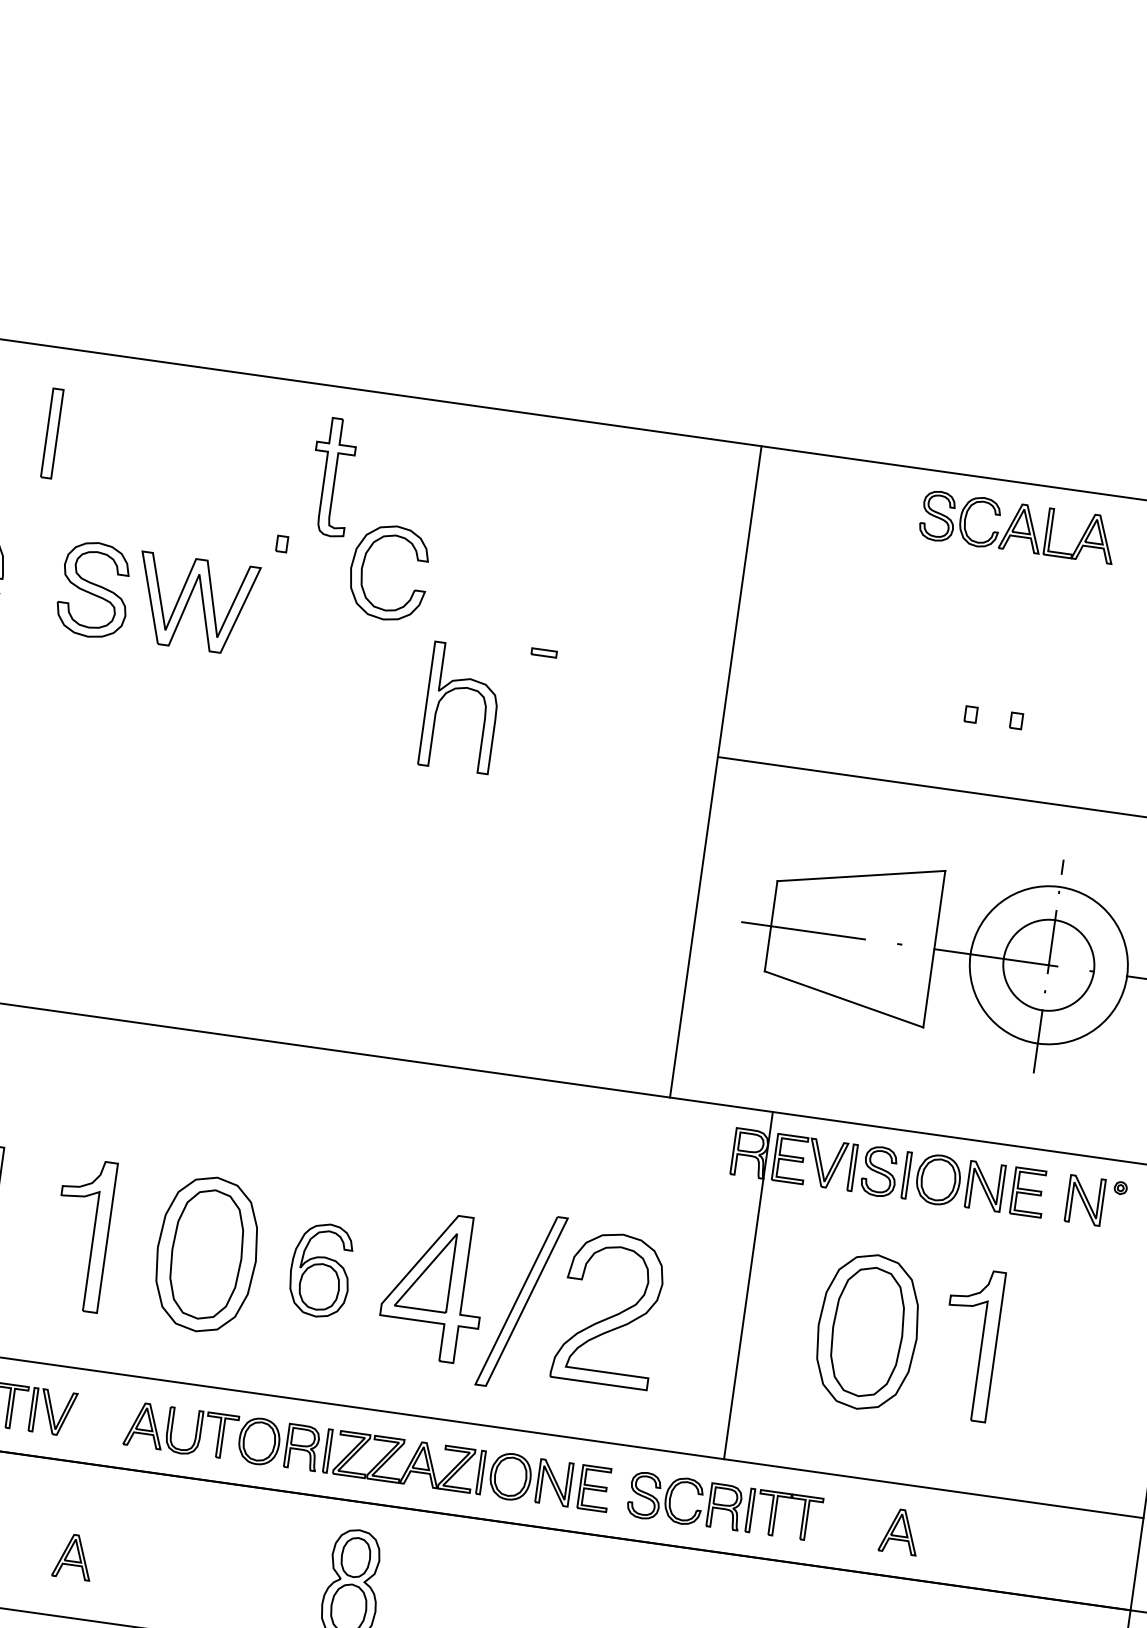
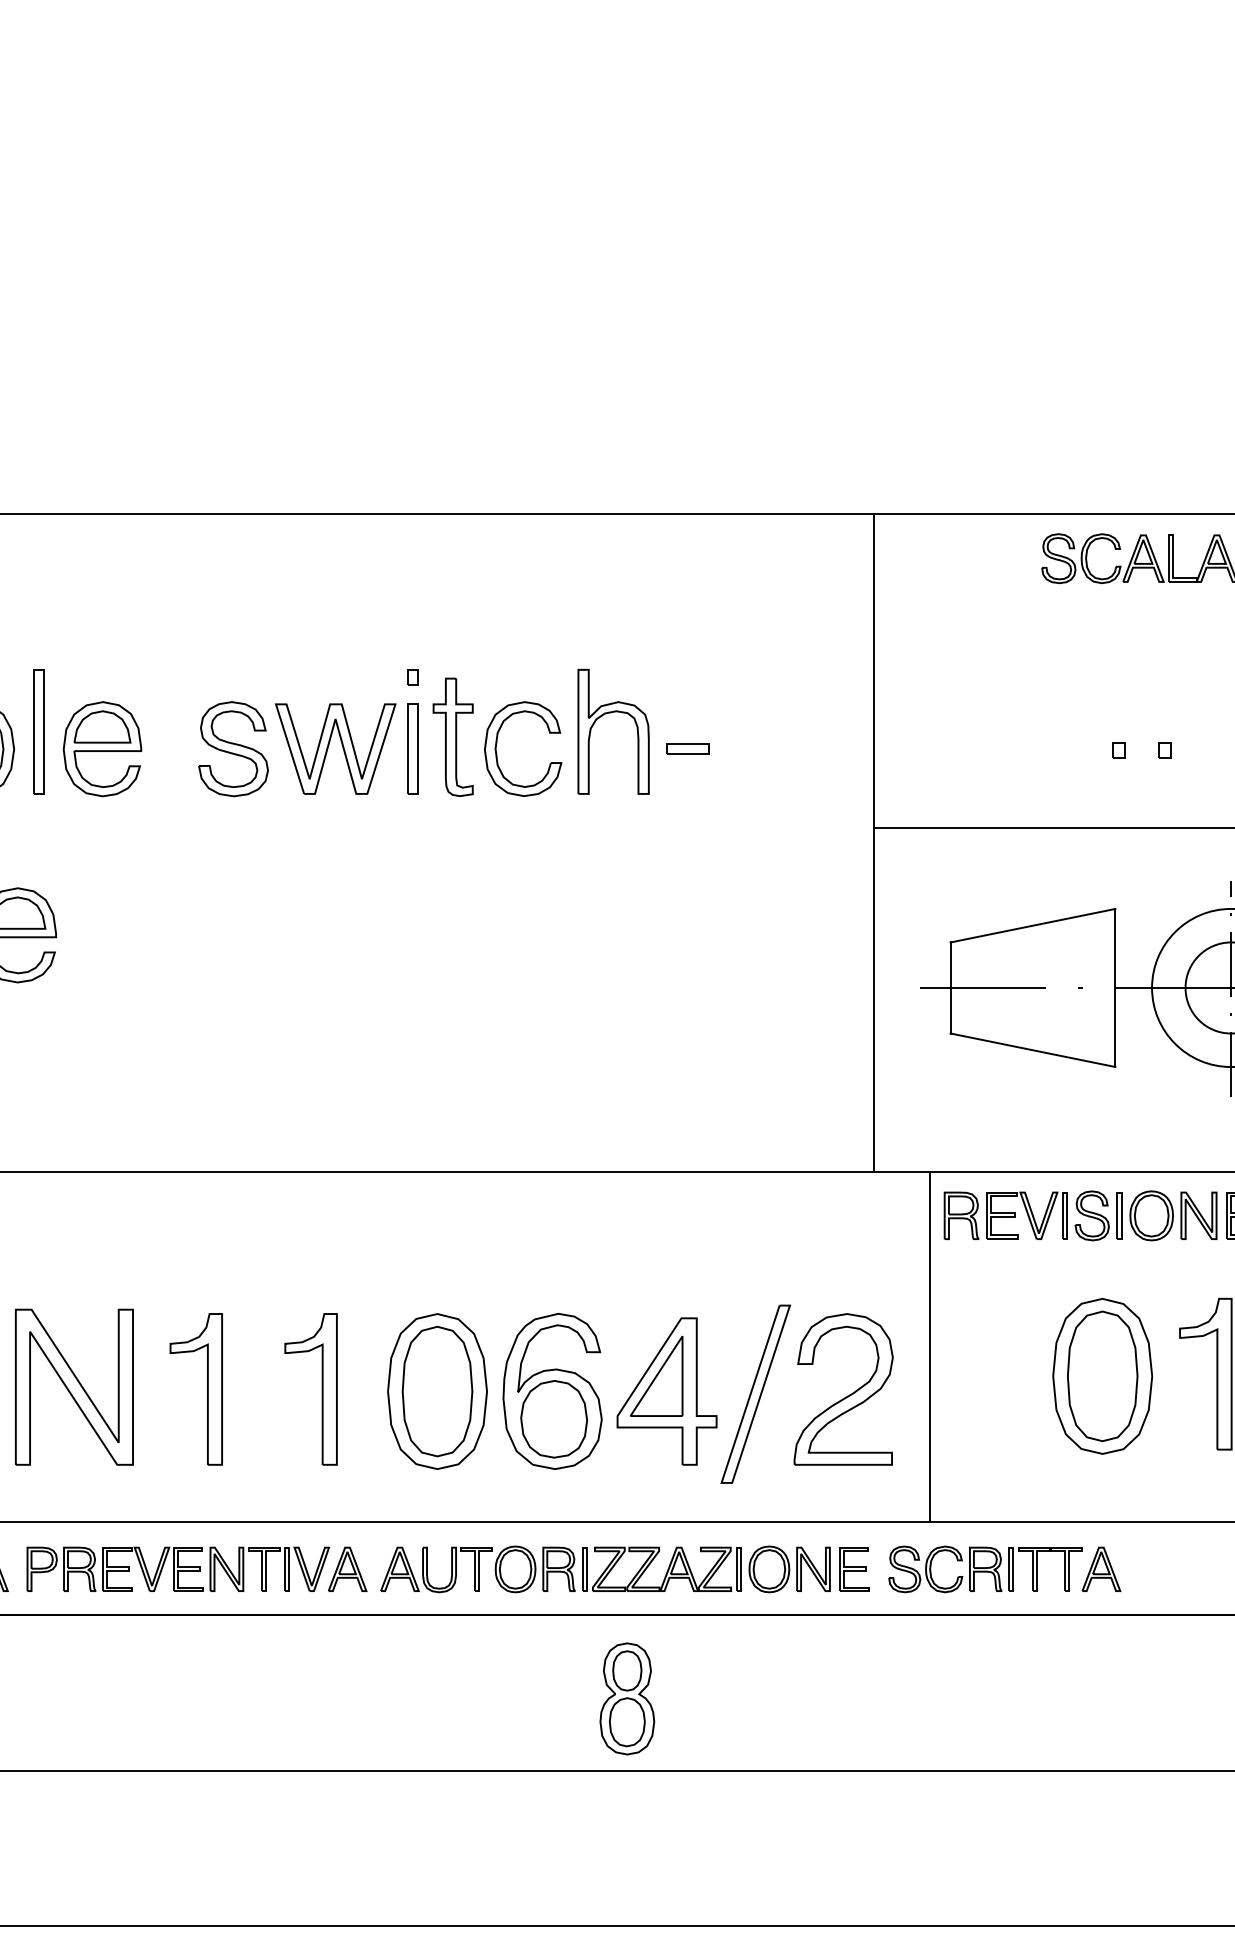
part: (51, 432) -> (412, 748), moved
part: (331, 476) -> (452, 736), moved
part: (364, 563) -> (497, 743), moved
part: (543, 652) -> (687, 748), size x1.67
part: (461, 689) -> (611, 713), moved
part: (320, 1269) -> (552, 1390), size x1.67
line: (748, 1285) -> (930, 1346), moved
part: (900, 1530) -> (1101, 1568), moved
part: (73, 1555) -> (347, 1568), moved

